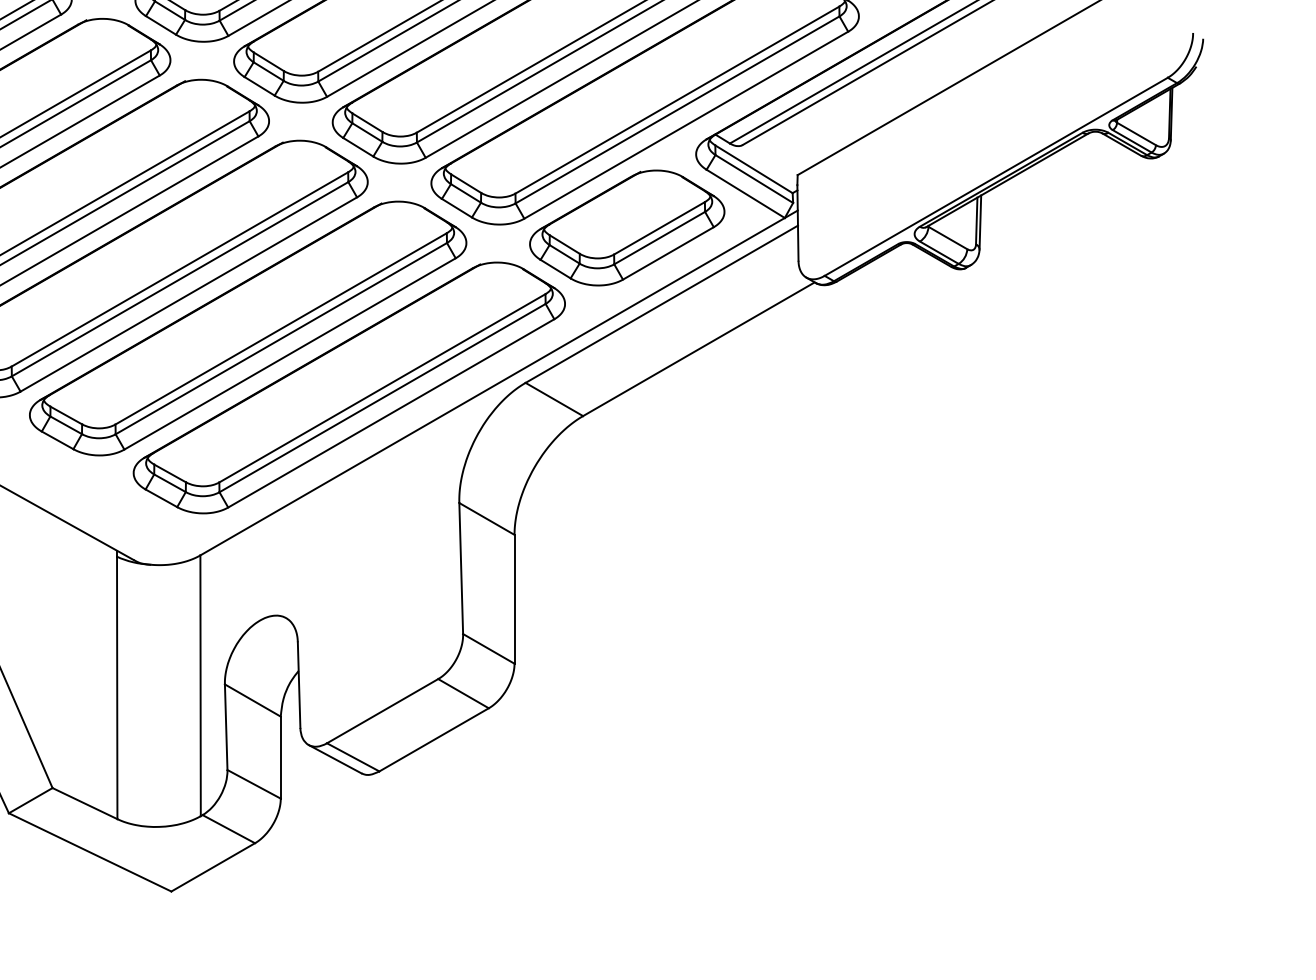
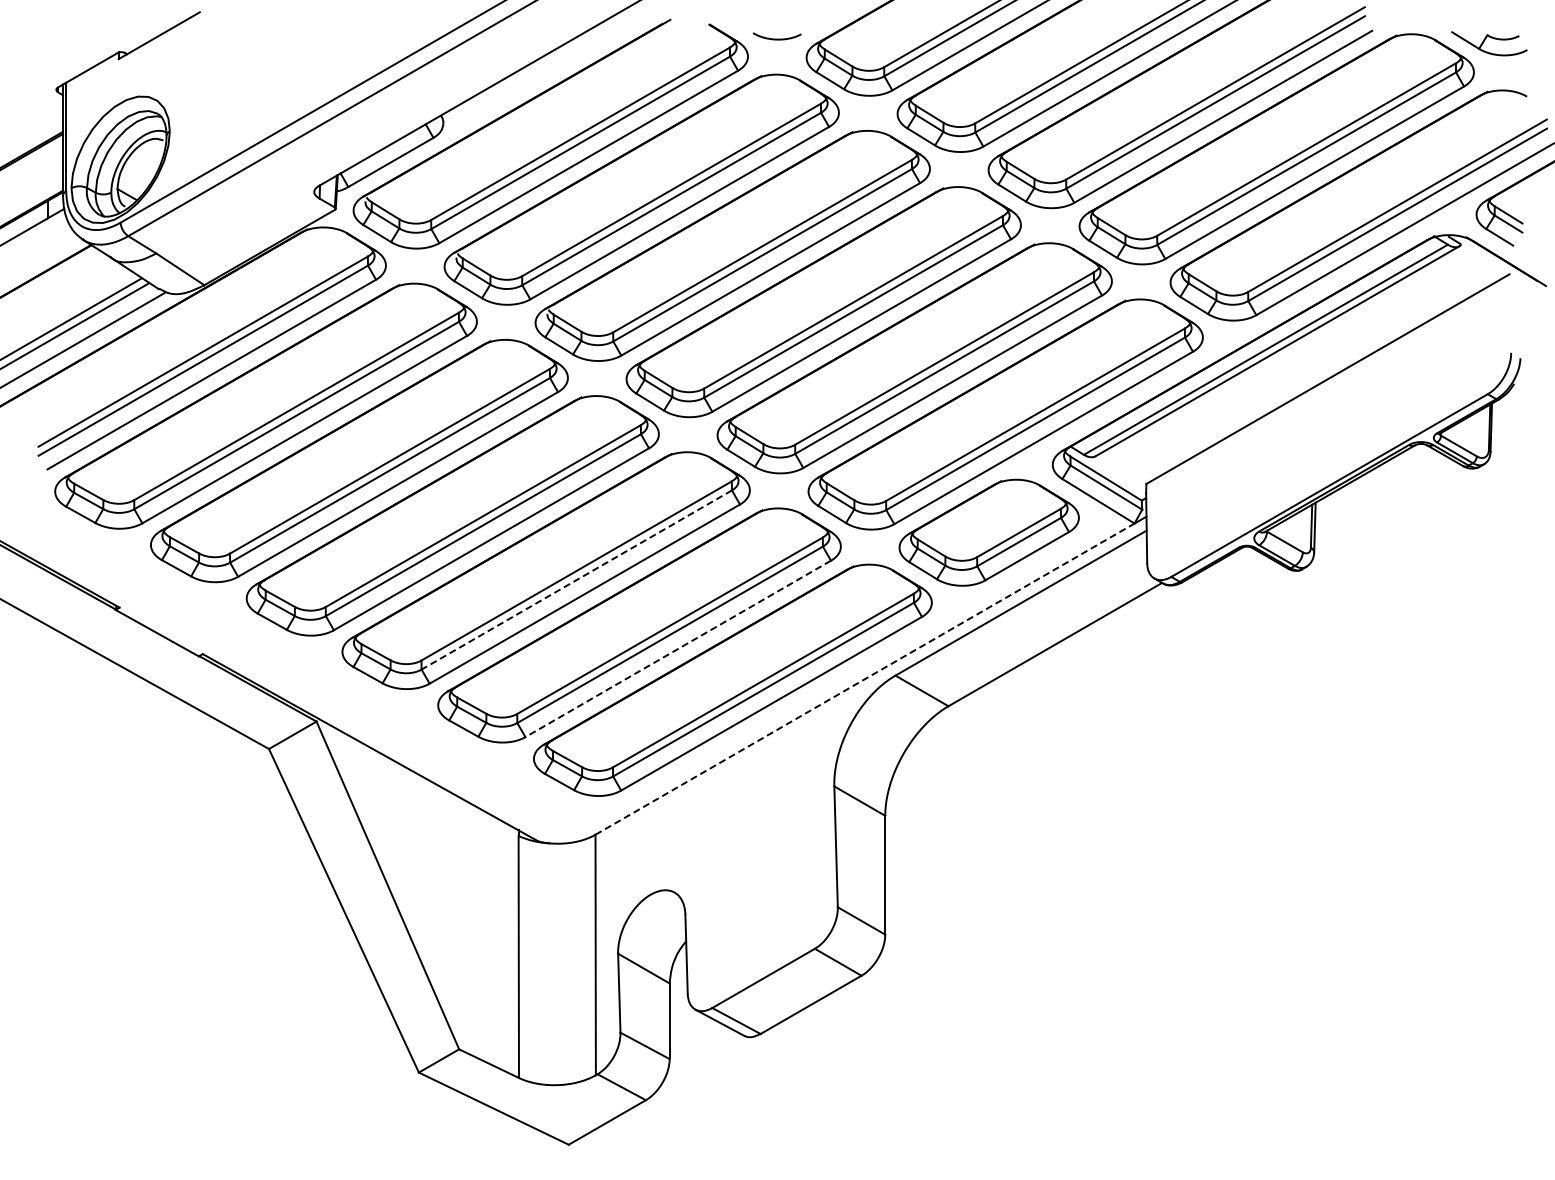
line: (179, 279) -> (576, 580), solid -> dashed
line: (289, 354) -> (677, 649), solid -> dashed
line: (493, 386) -> (865, 678), solid -> dashed

